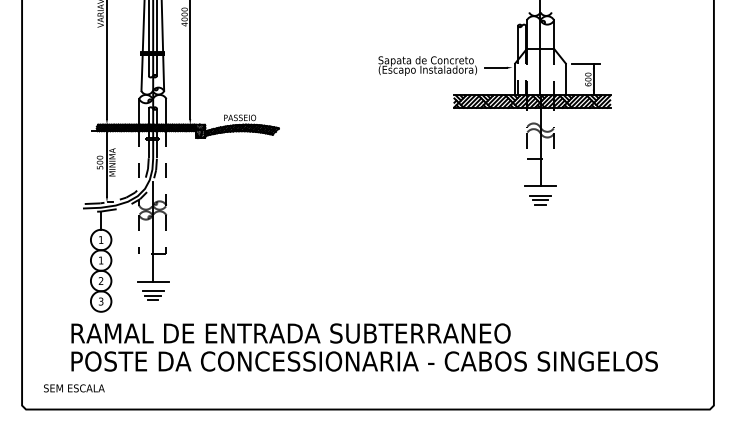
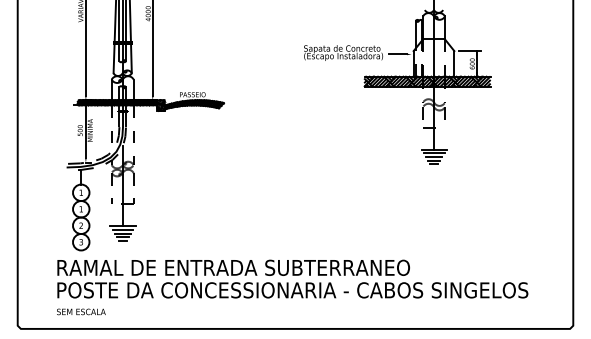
line: (540, 190) -> (434, 153), added
line: (153, 286) -> (123, 230), added
text: (74, 388) -> (81, 312), moved

